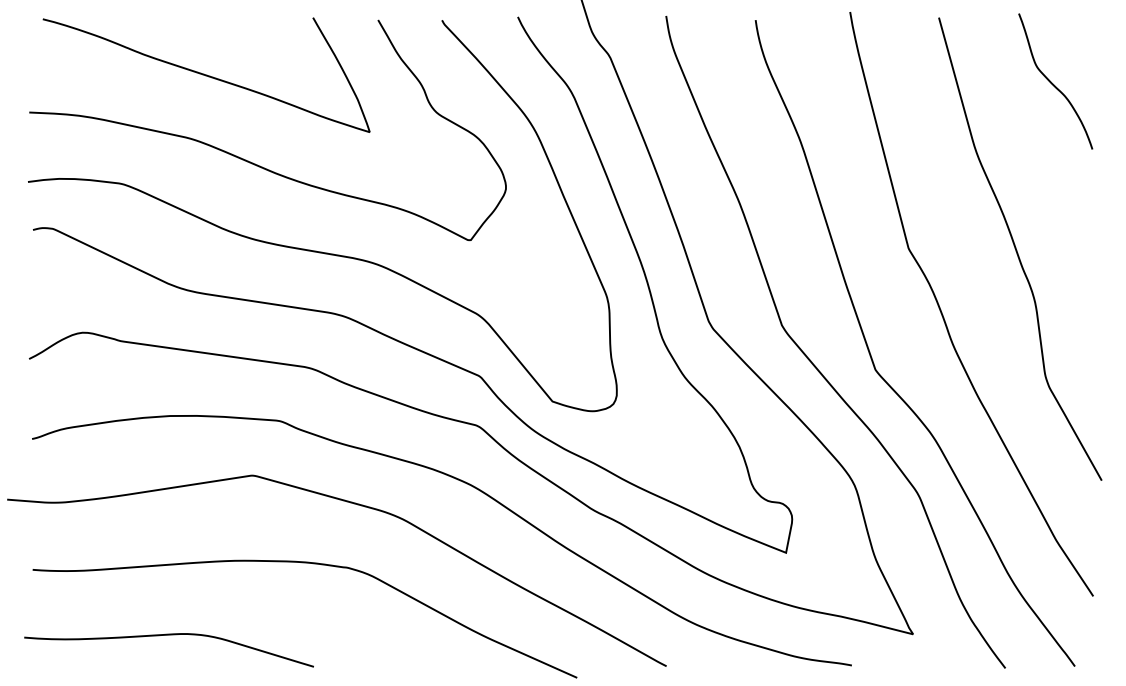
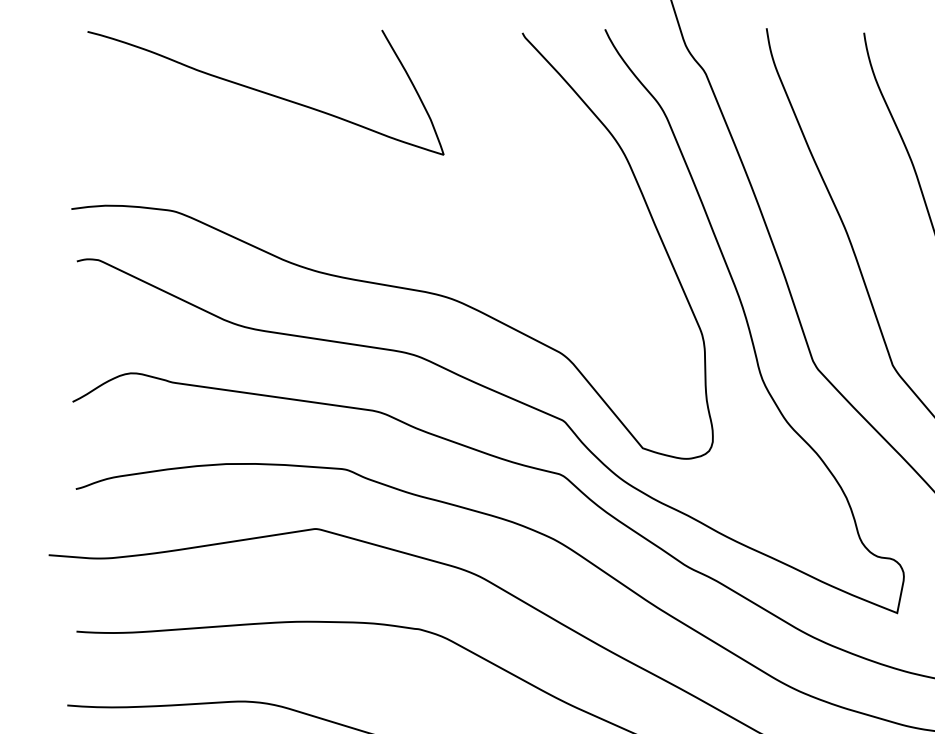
curve: (253, 162) -> (317, 187), removed

